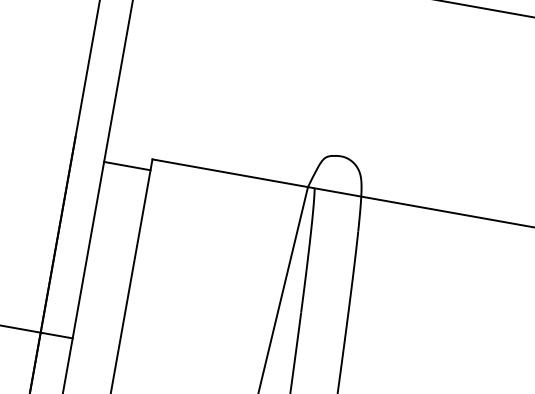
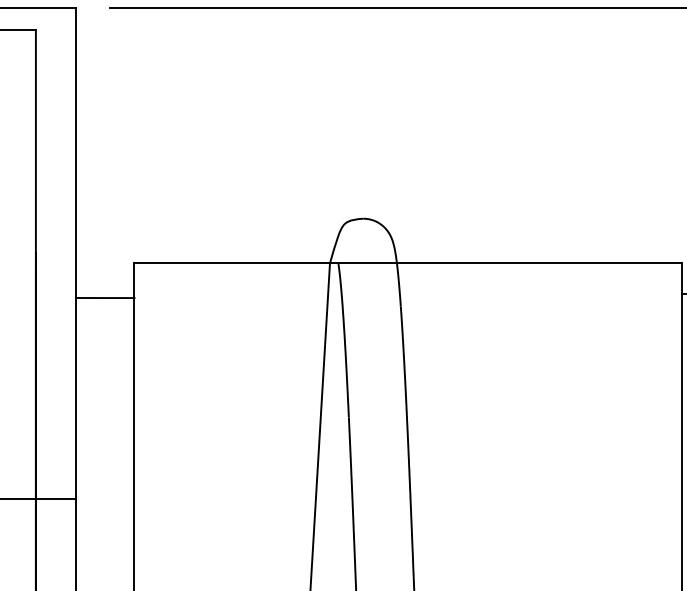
line: (127, 166) -> (105, 298), moved

